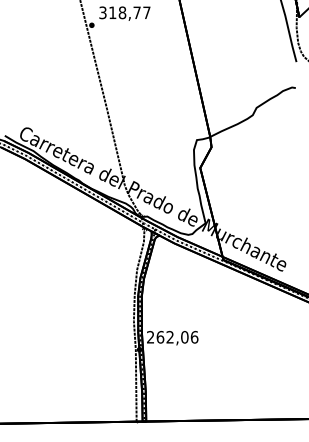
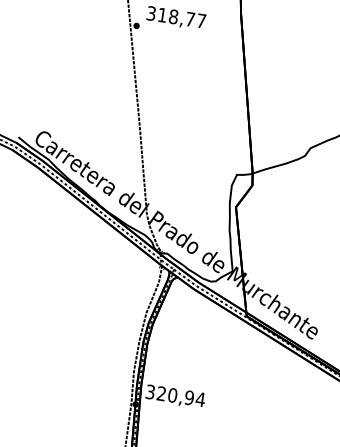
text: (172, 336) -> (175, 394), 262,06 -> 320,94

